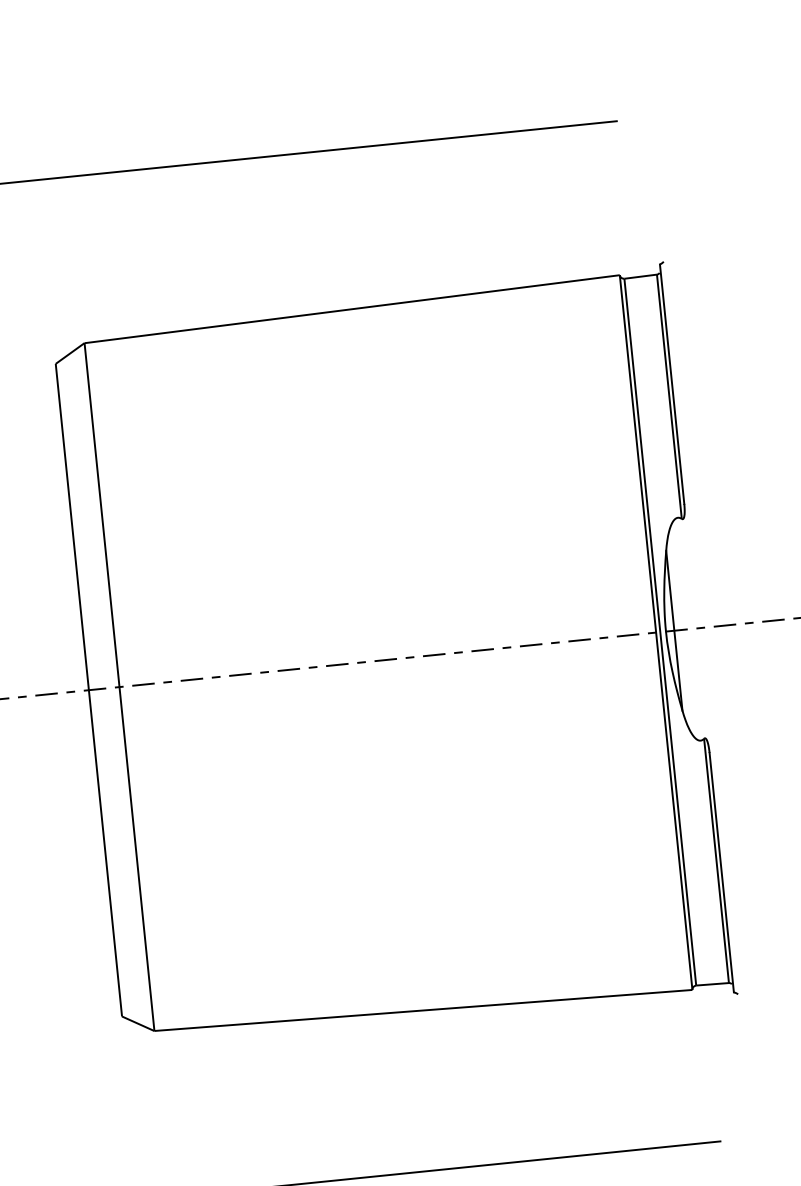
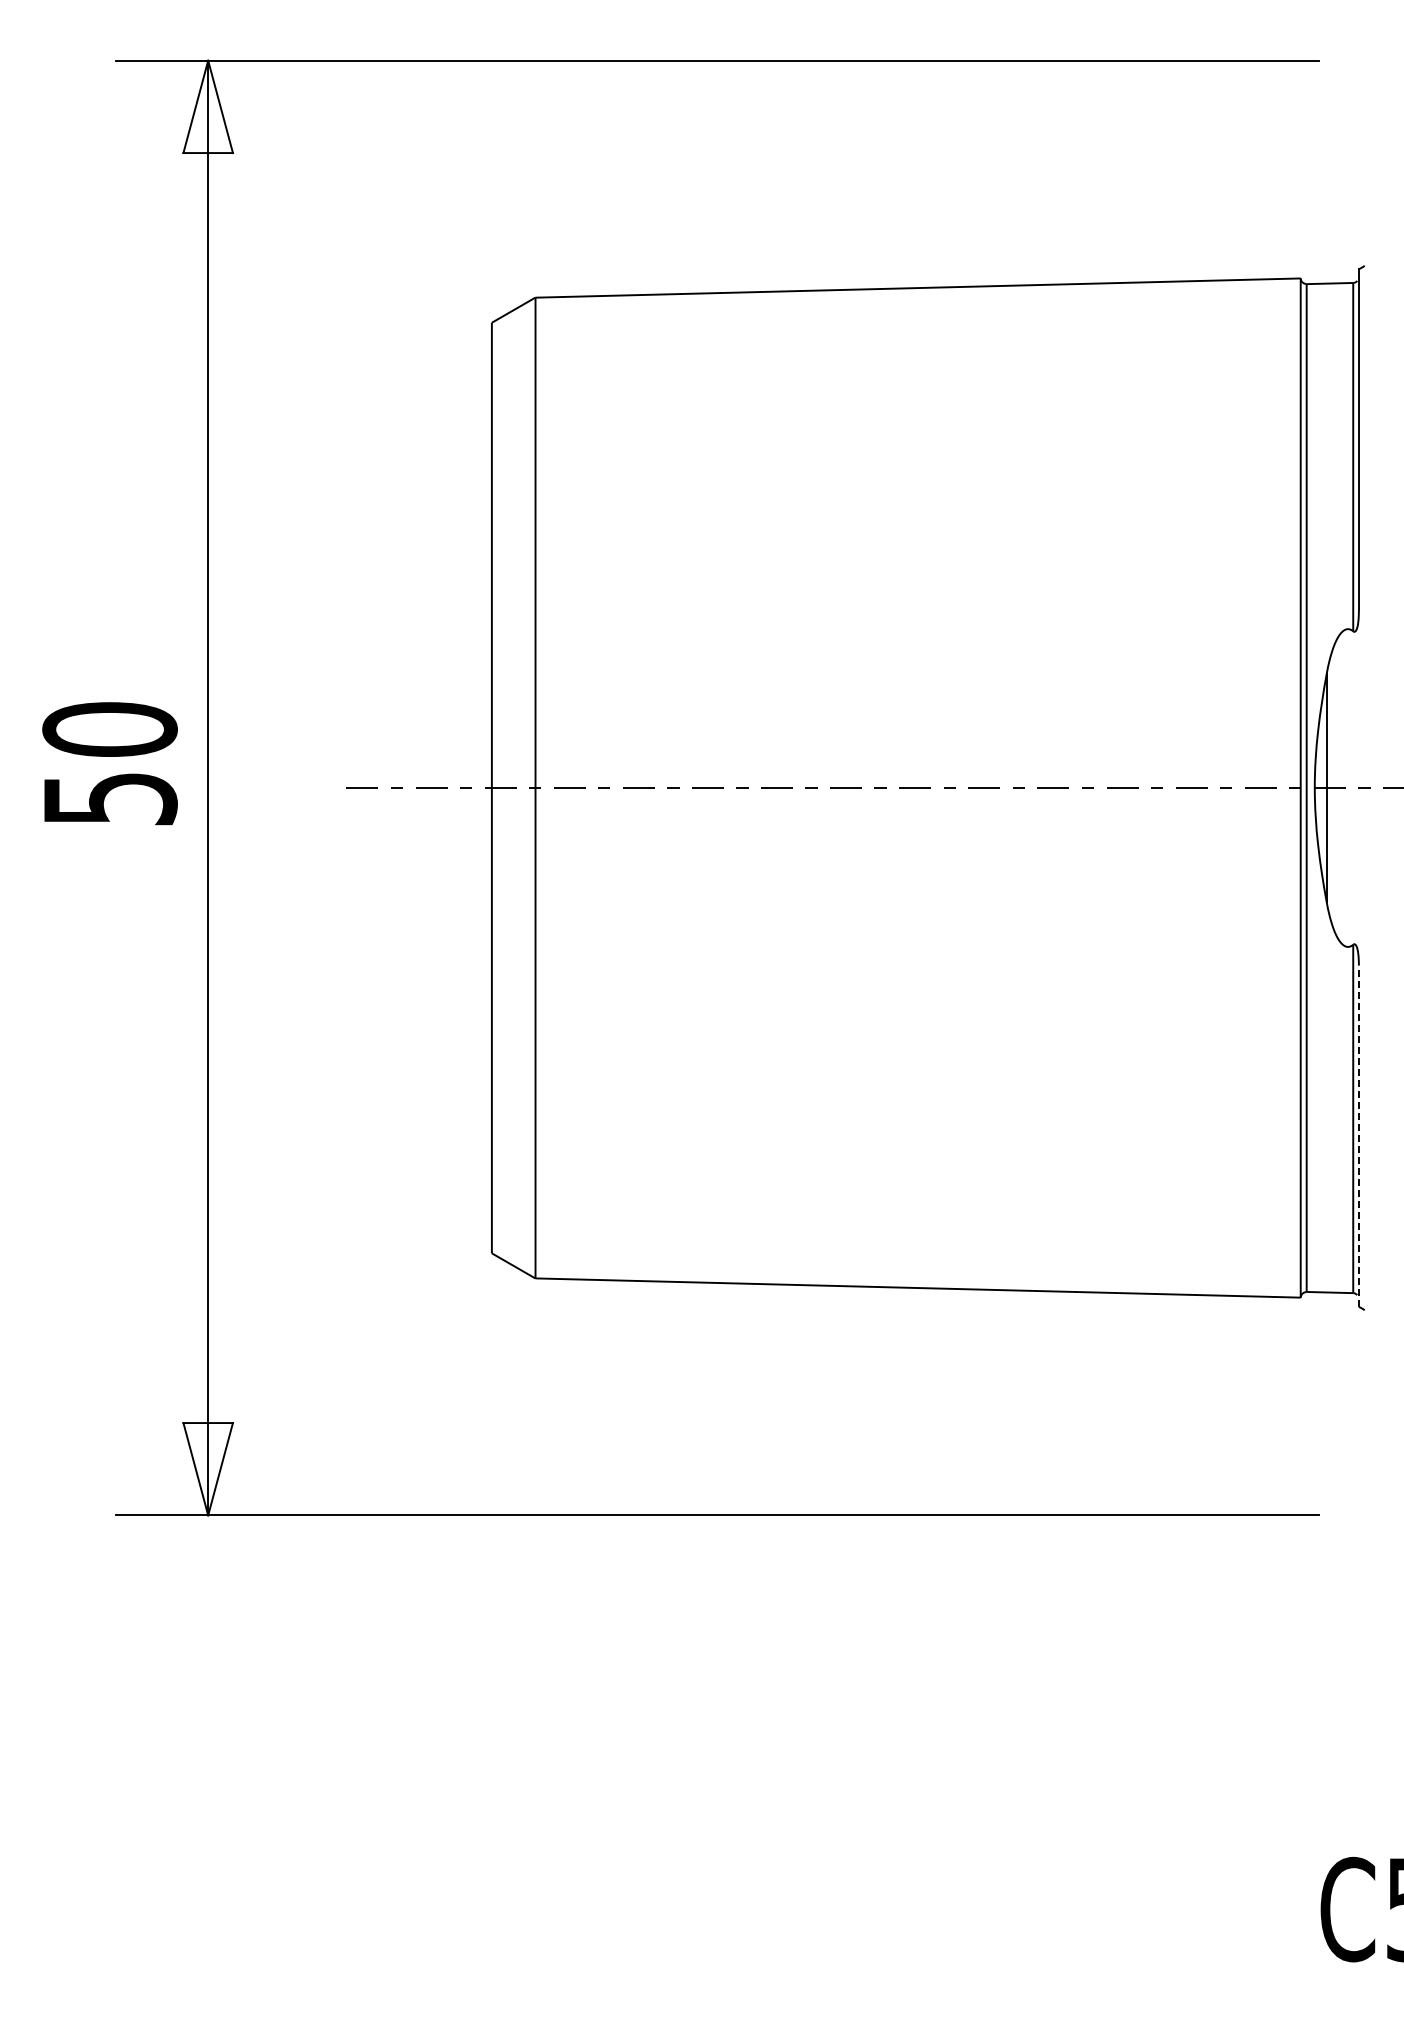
line: (721, 872) -> (1358, 1136), solid -> dashed

